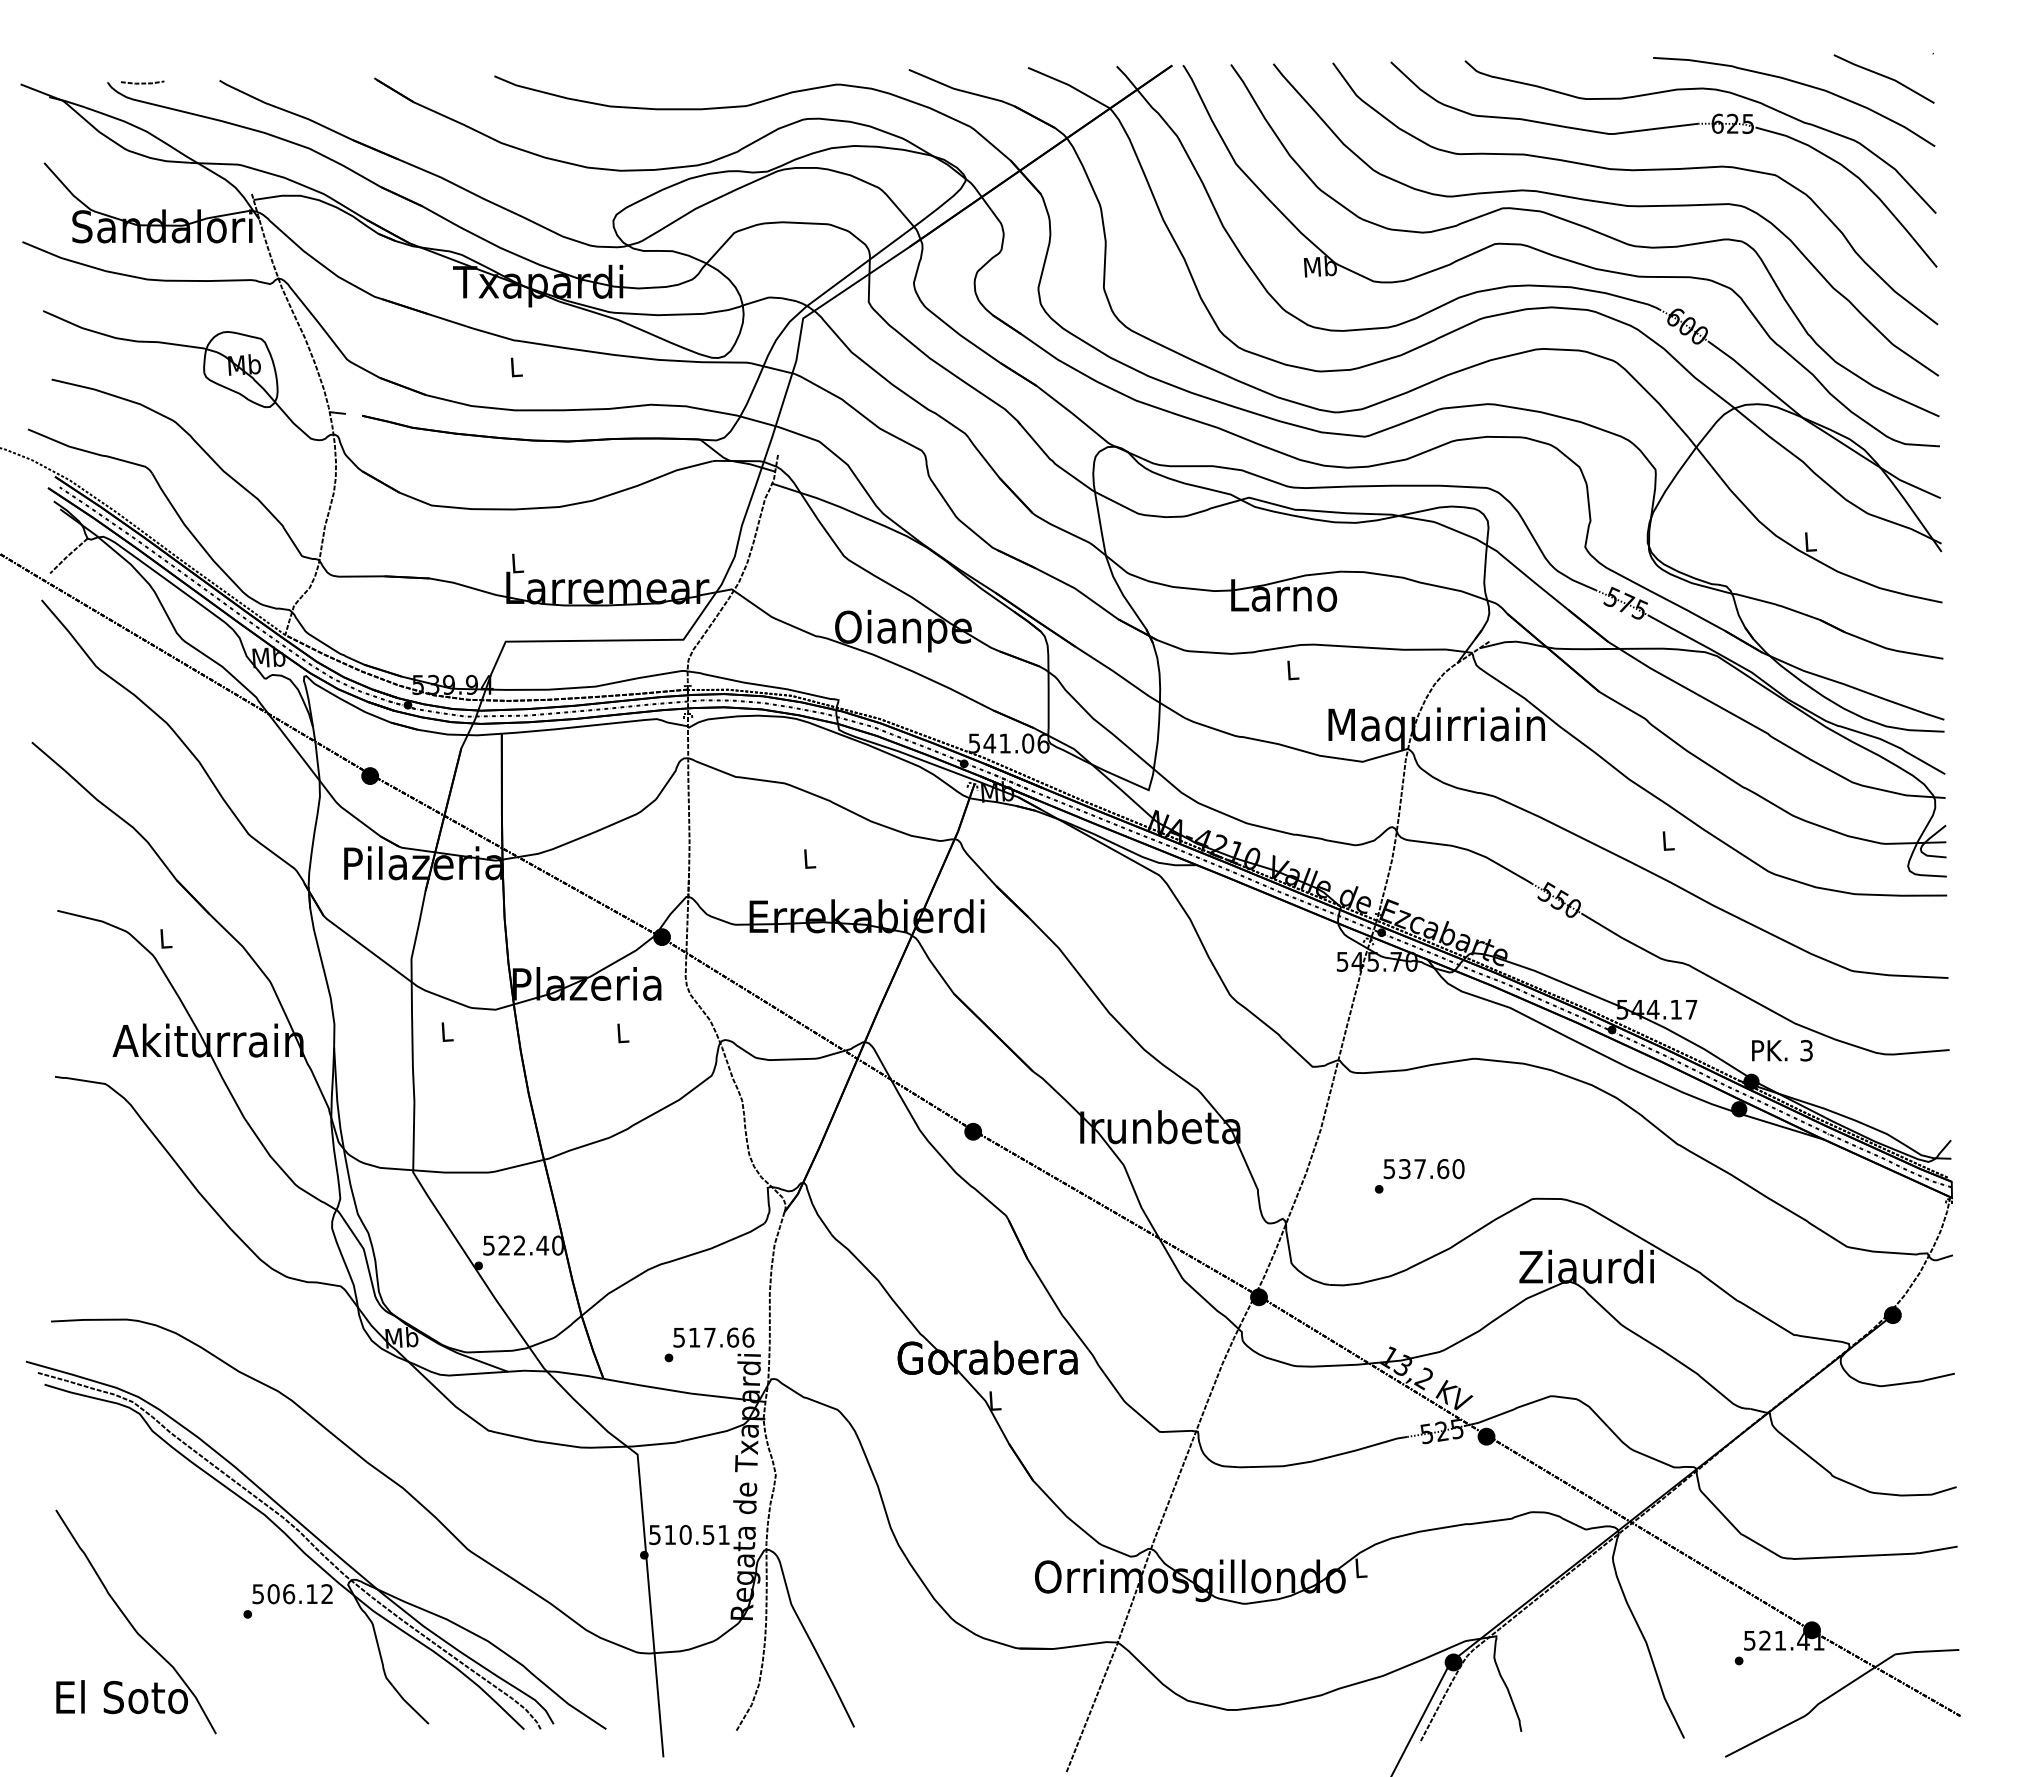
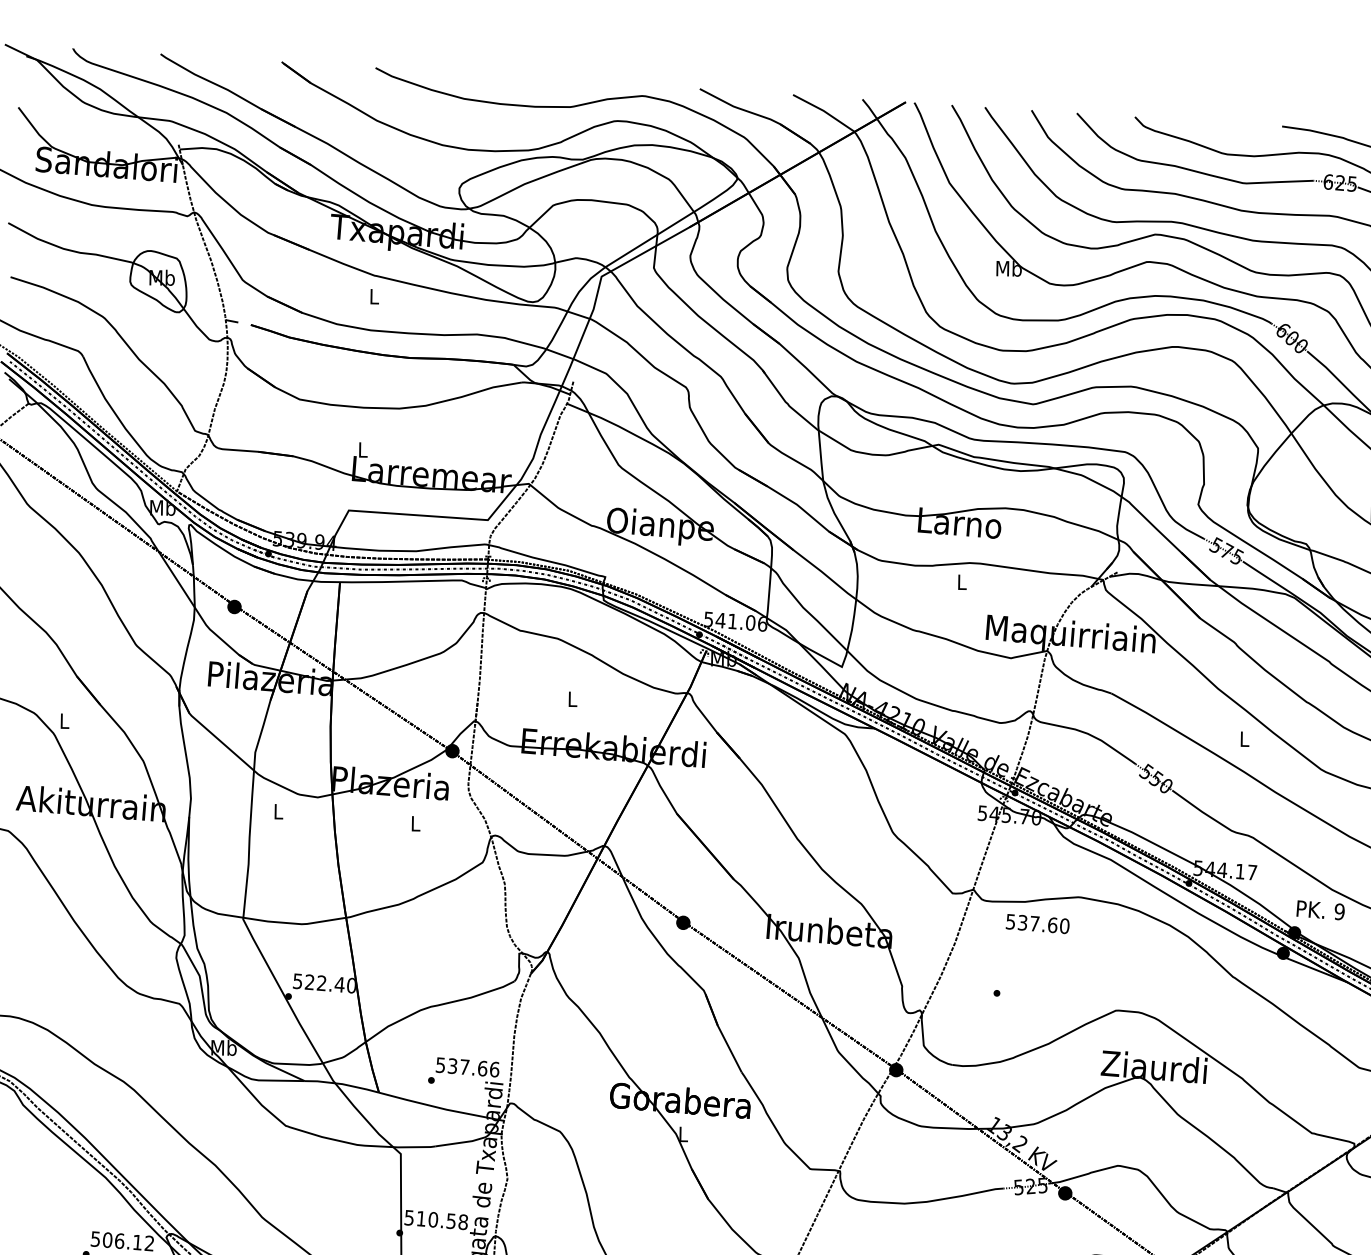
line: (142, 82) -> (100, 50), removed
text: (1806, 1050) -> (1339, 911), 3 -> 9
text: (1423, 1169) -> (1037, 924), moved
text: (694, 1337) -> (452, 1066), 517.66 -> 537.66
text: (724, 1534) -> (463, 1221), 510.51 -> 510.58

